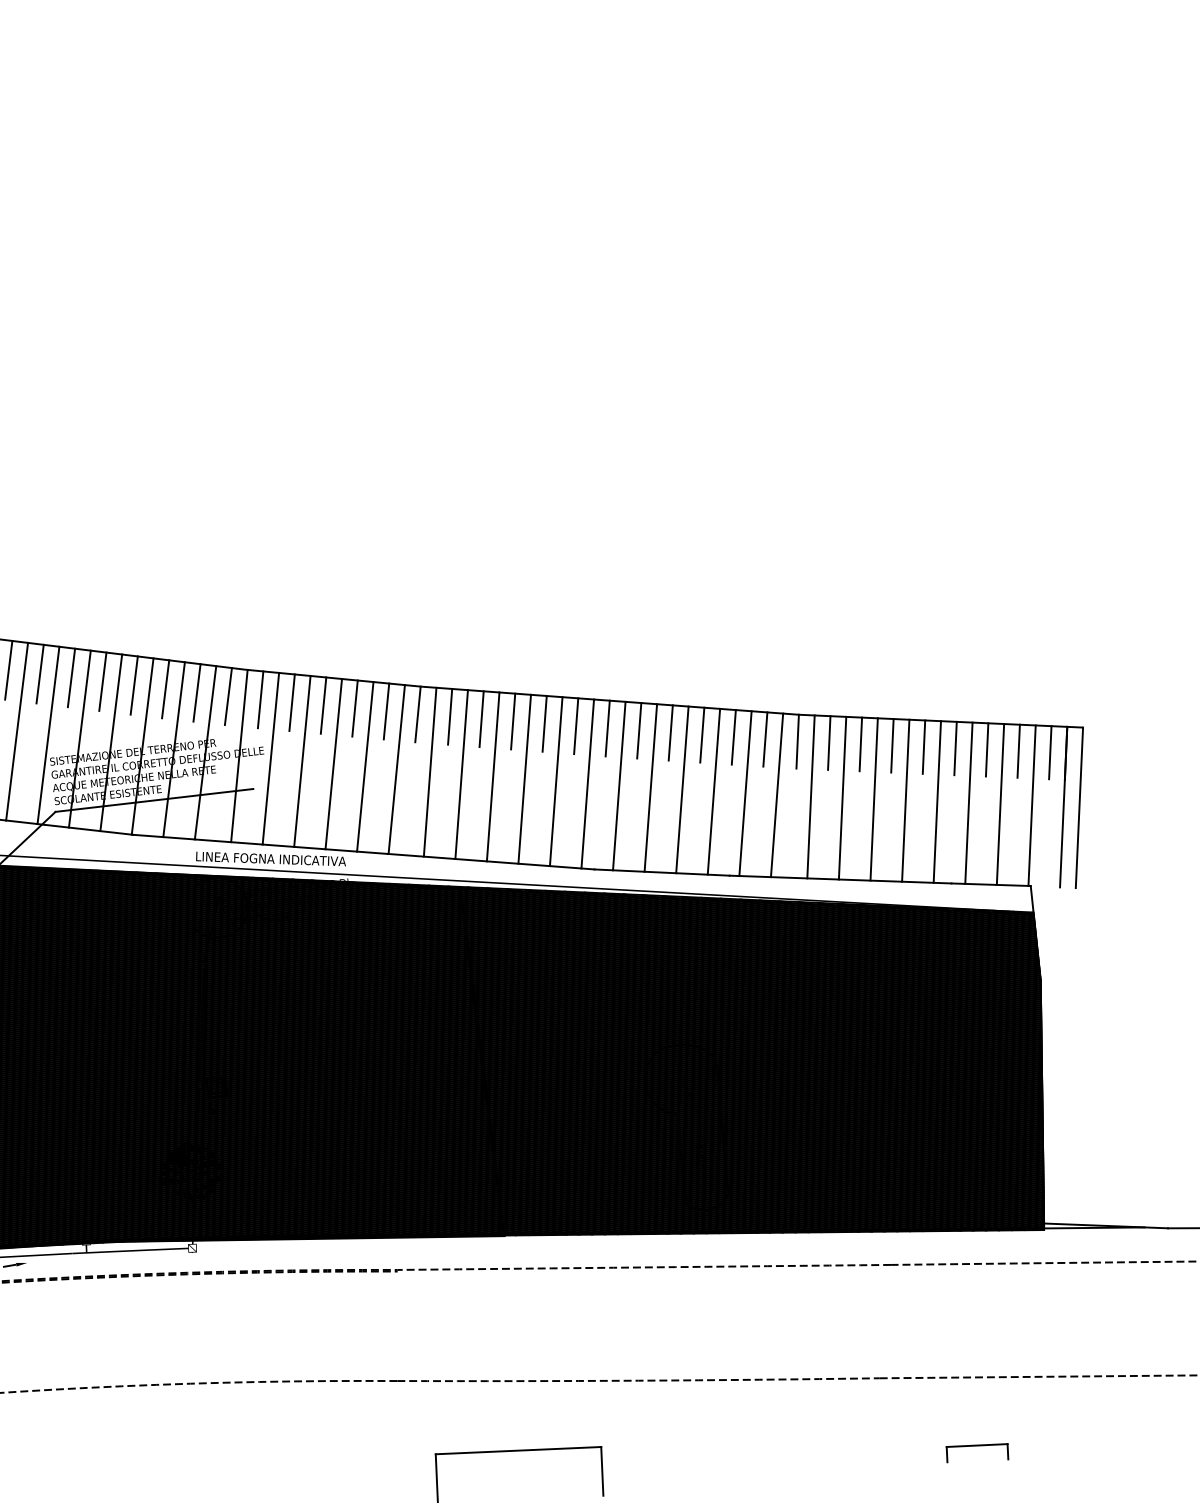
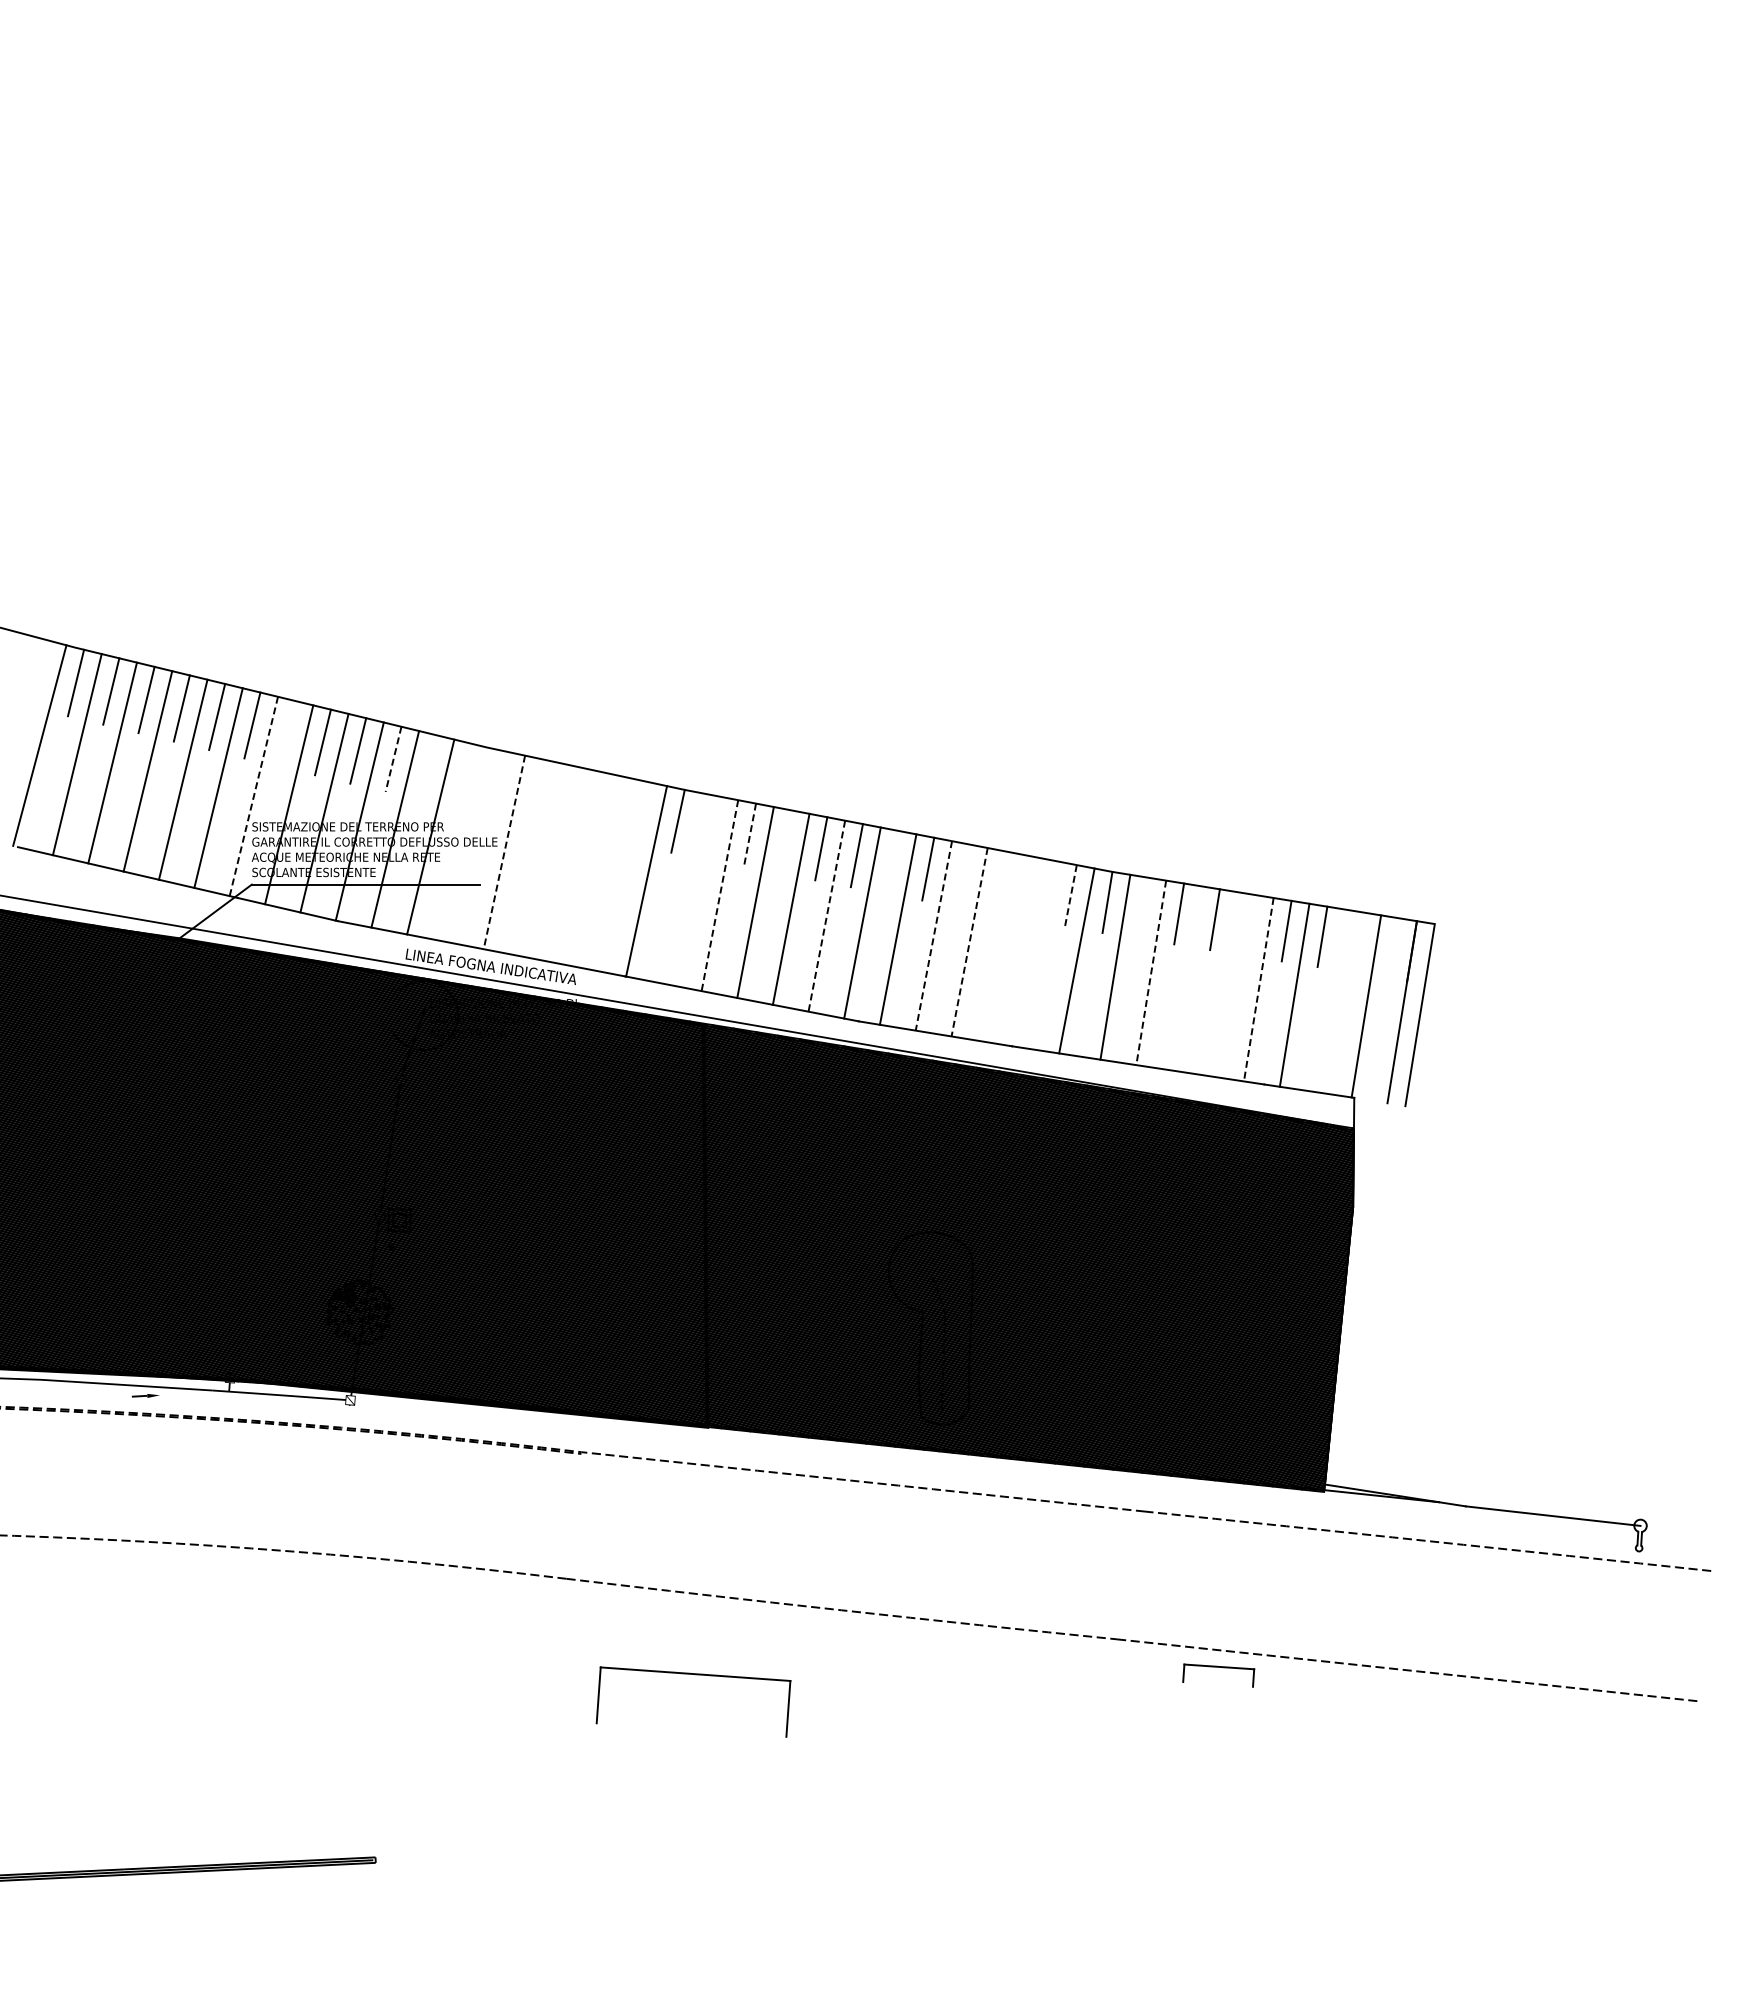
line: (71, 677) -> (287, 733), removed
line: (165, 689) -> (393, 759), solid -> dashed
line: (196, 692) -> (428, 767), removed
line: (228, 696) -> (464, 775), removed
line: (260, 699) -> (500, 783), removed
line: (291, 702) -> (535, 791), removed
line: (323, 705) -> (571, 798), removed
line: (354, 707) -> (606, 805), removed
line: (386, 711) -> (642, 813), removed
line: (450, 716) -> (714, 827), removed
line: (481, 719) -> (749, 835), solid -> dashed
line: (512, 721) -> (785, 841), removed
line: (607, 727) -> (892, 861), removed
line: (670, 732) -> (963, 875), removed
line: (48, 735) -> (253, 796), solid -> dashed
line: (702, 735) -> (999, 882), removed
line: (733, 736) -> (1035, 888), removed
line: (765, 740) -> (1070, 896), solid -> dashed
line: (829, 742) -> (1143, 907), removed
line: (923, 747) -> (1250, 925), removed
line: (1018, 751) -> (1358, 942), removed
line: (1050, 752) -> (1394, 948), removed
line: (239, 756) -> (468, 845), removed
line: (270, 758) -> (504, 852), solid -> dashed
line: (301, 761) -> (539, 859), removed
line: (333, 763) -> (575, 866), removed
line: (364, 766) -> (610, 873), removed
line: (430, 771) -> (684, 888), removed
line: (461, 775) -> (719, 896), solid -> dashed
line: (555, 781) -> (826, 916), solid -> dashed
line: (650, 788) -> (933, 936), solid -> dashed
line: (682, 790) -> (969, 942), solid -> dashed
line: (714, 791) -> (1005, 948), removed
line: (745, 793) -> (1041, 954), removed
line: (842, 798) -> (1151, 973), solid -> dashed
line: (874, 799) -> (1187, 978), removed
line: (905, 800) -> (1222, 983), removed
line: (937, 801) -> (1258, 989), solid -> dashed
line: (1000, 804) -> (1330, 1000), removed
part: (976, 1446) -> (1218, 1667), moved

